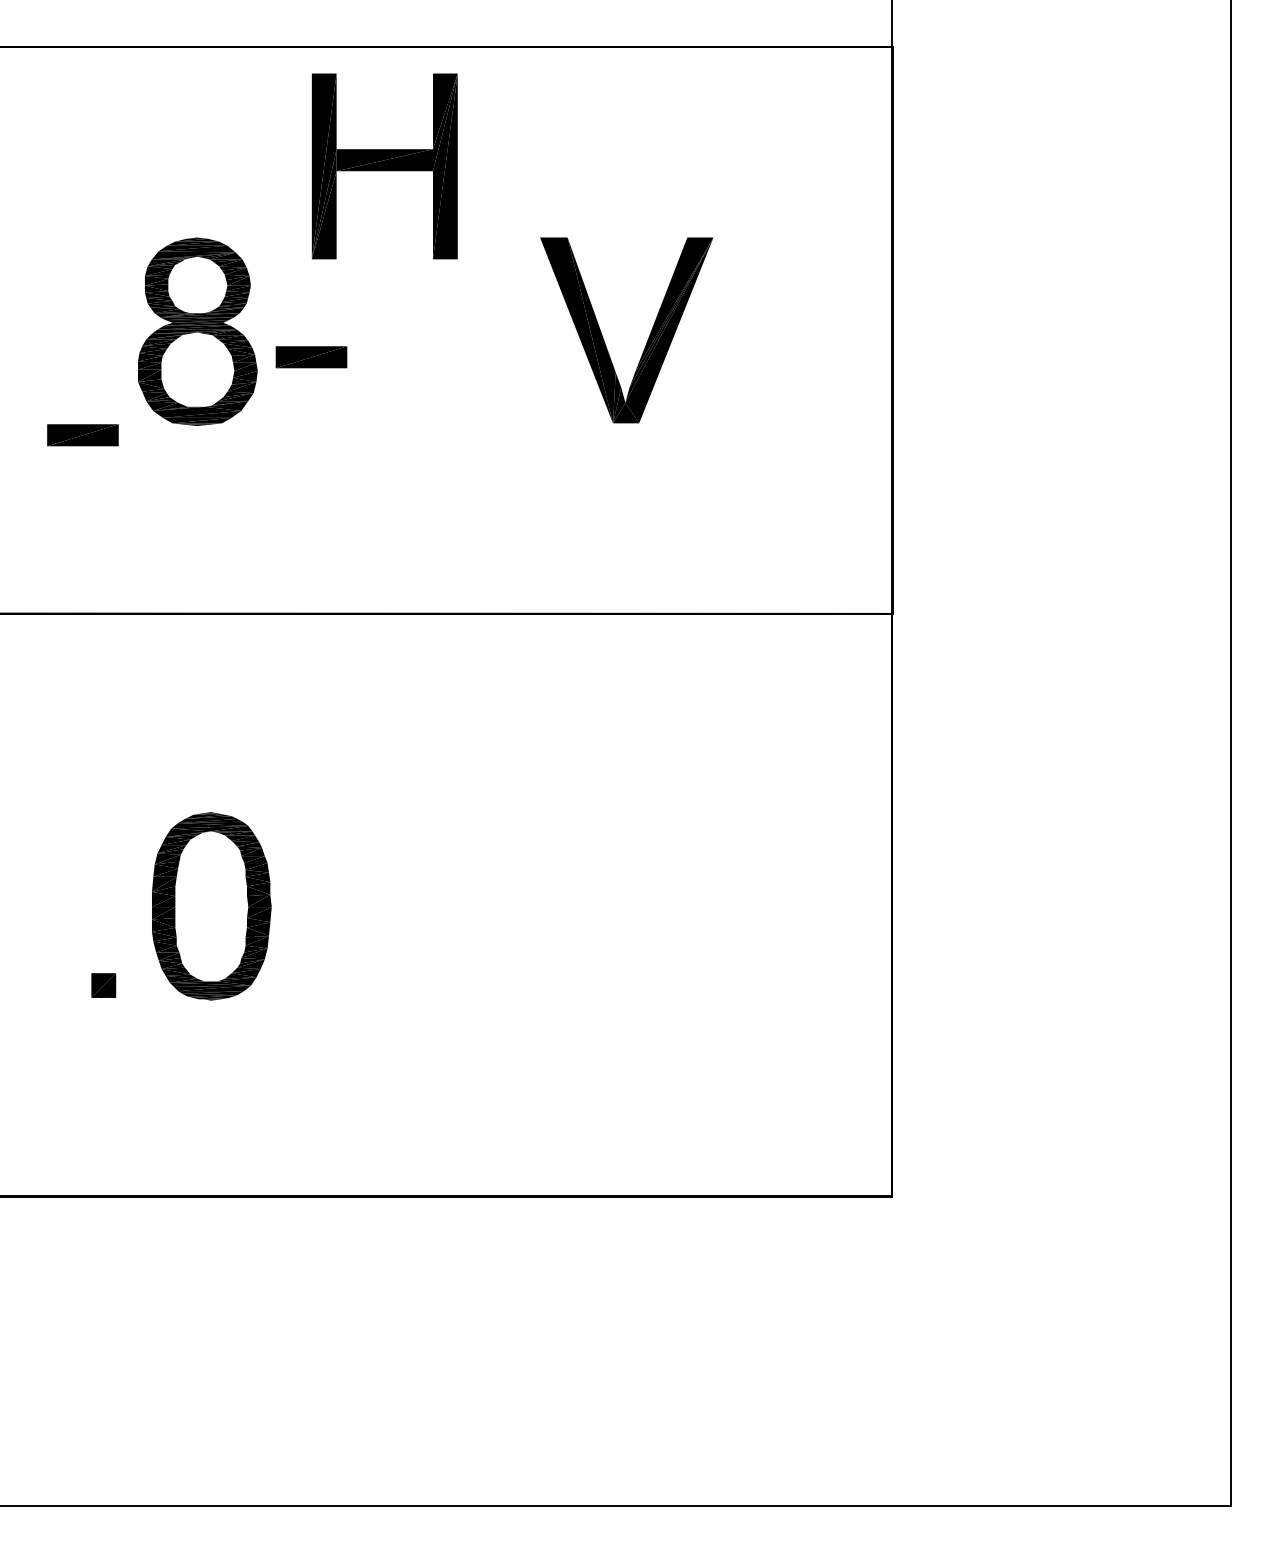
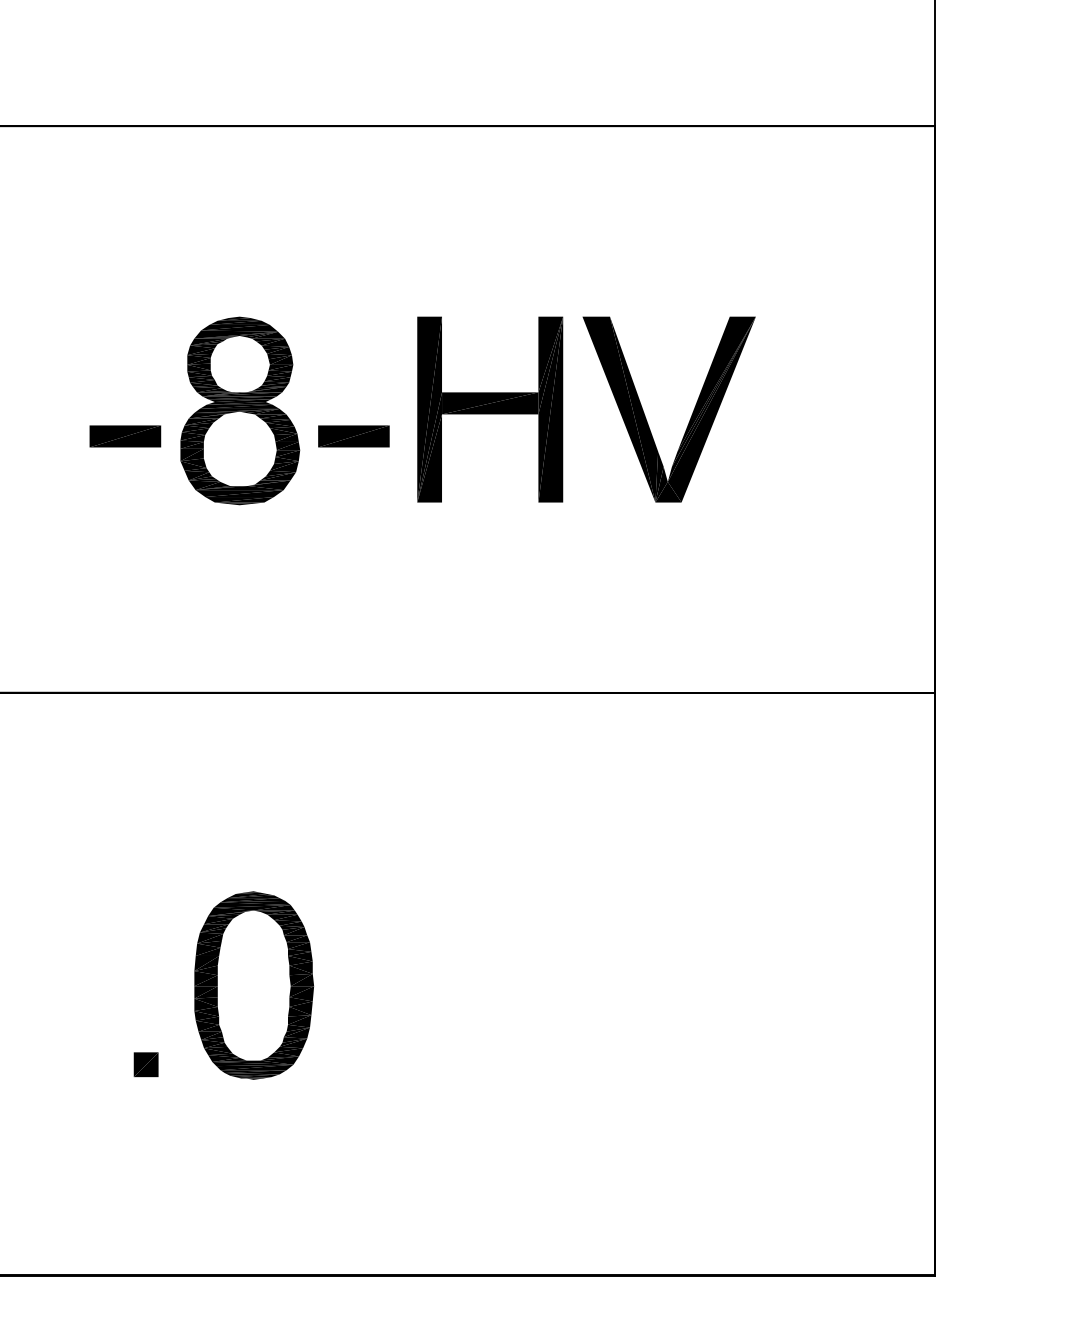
part: (384, 166) -> (489, 409), moved
part: (82, 435) -> (124, 436), moved

